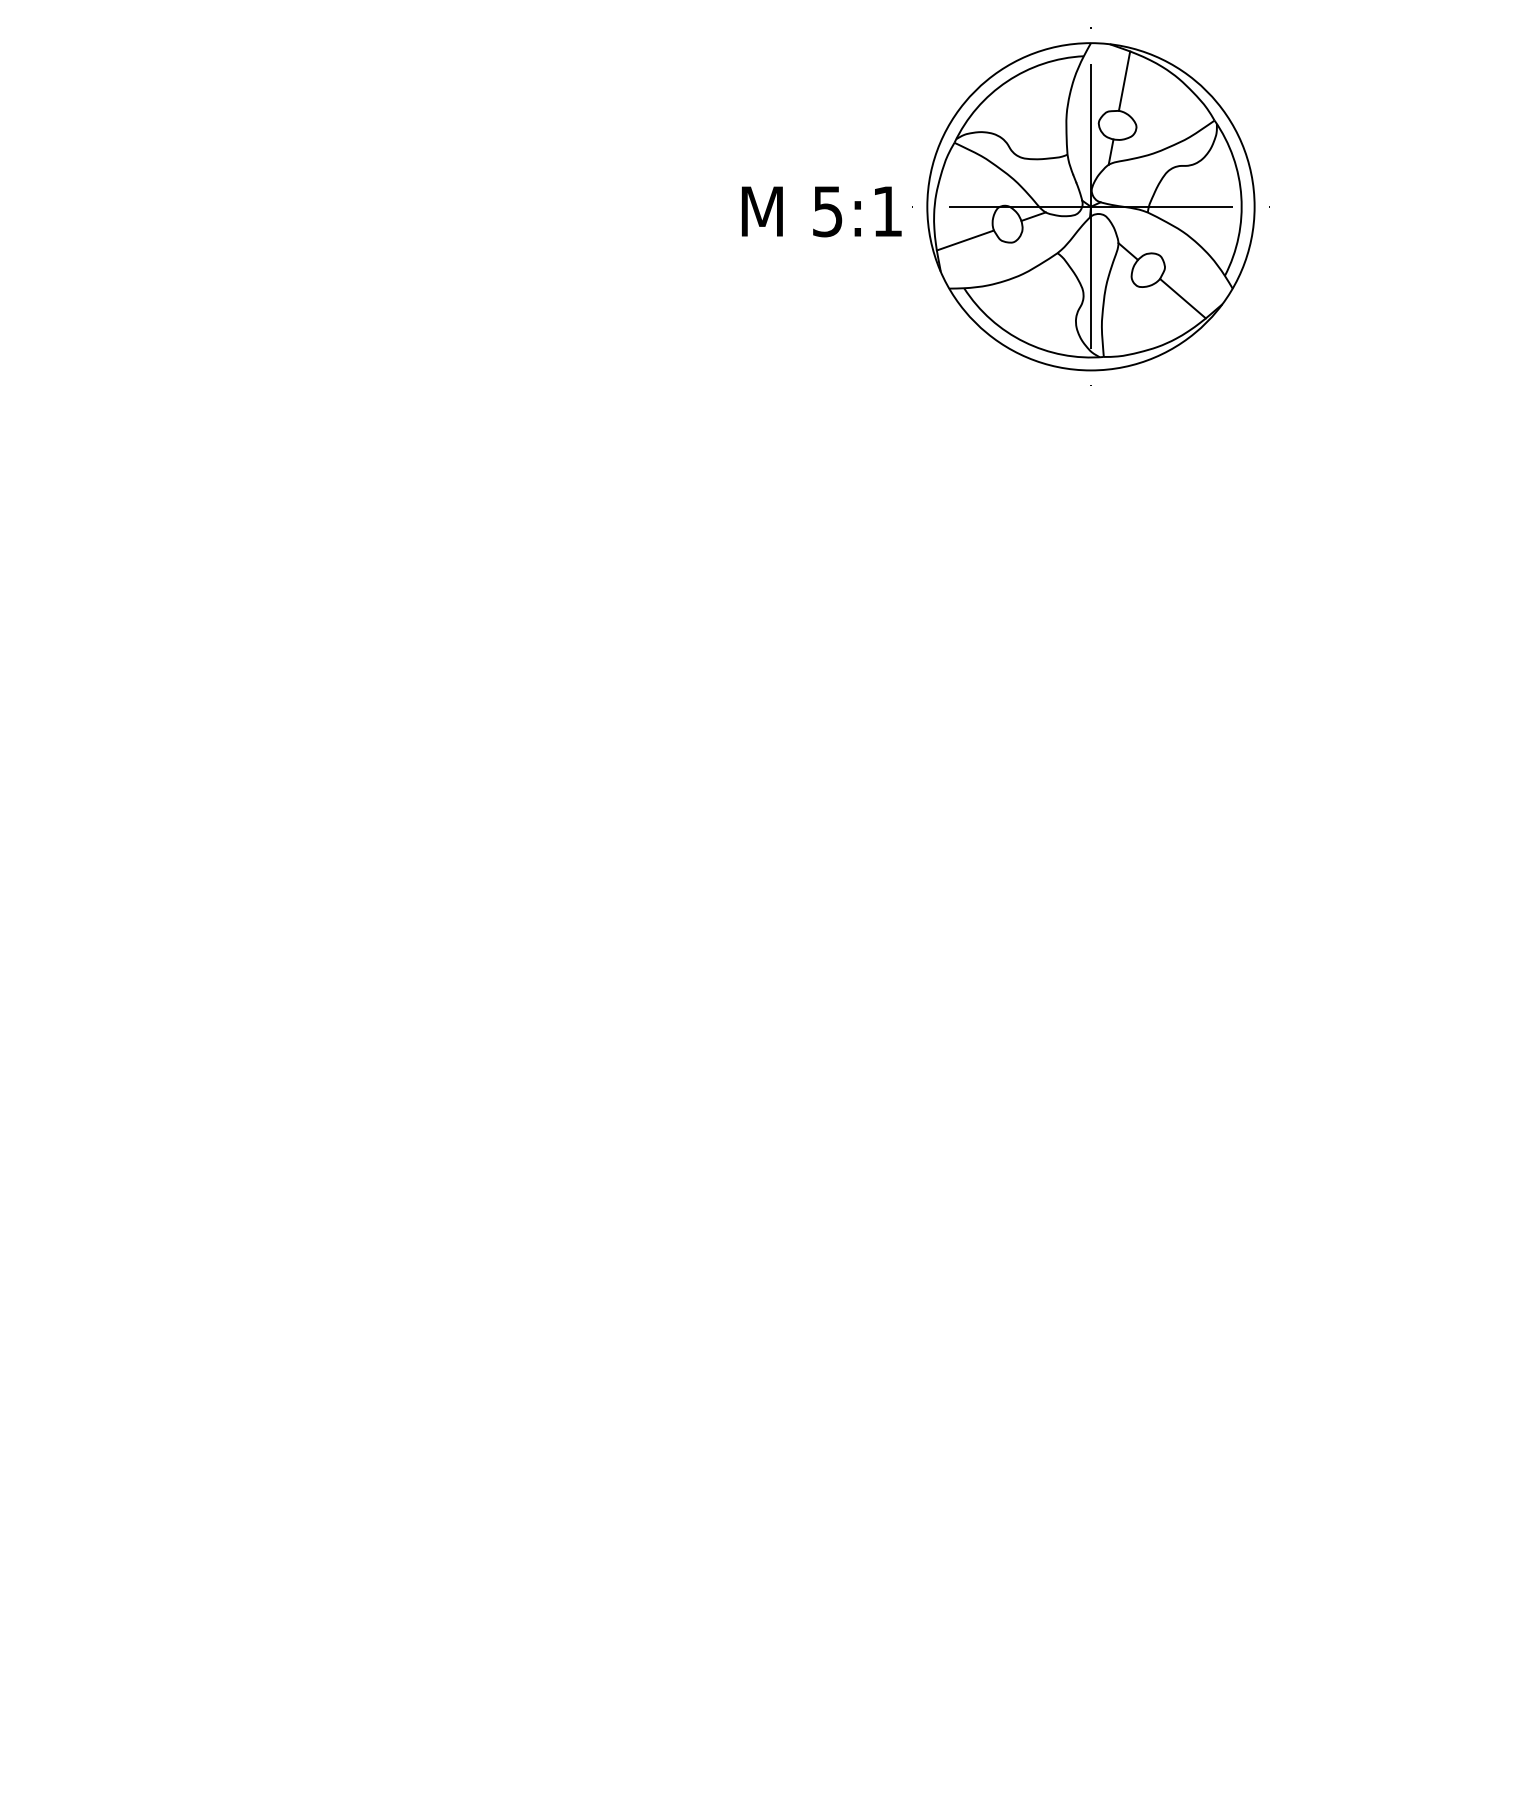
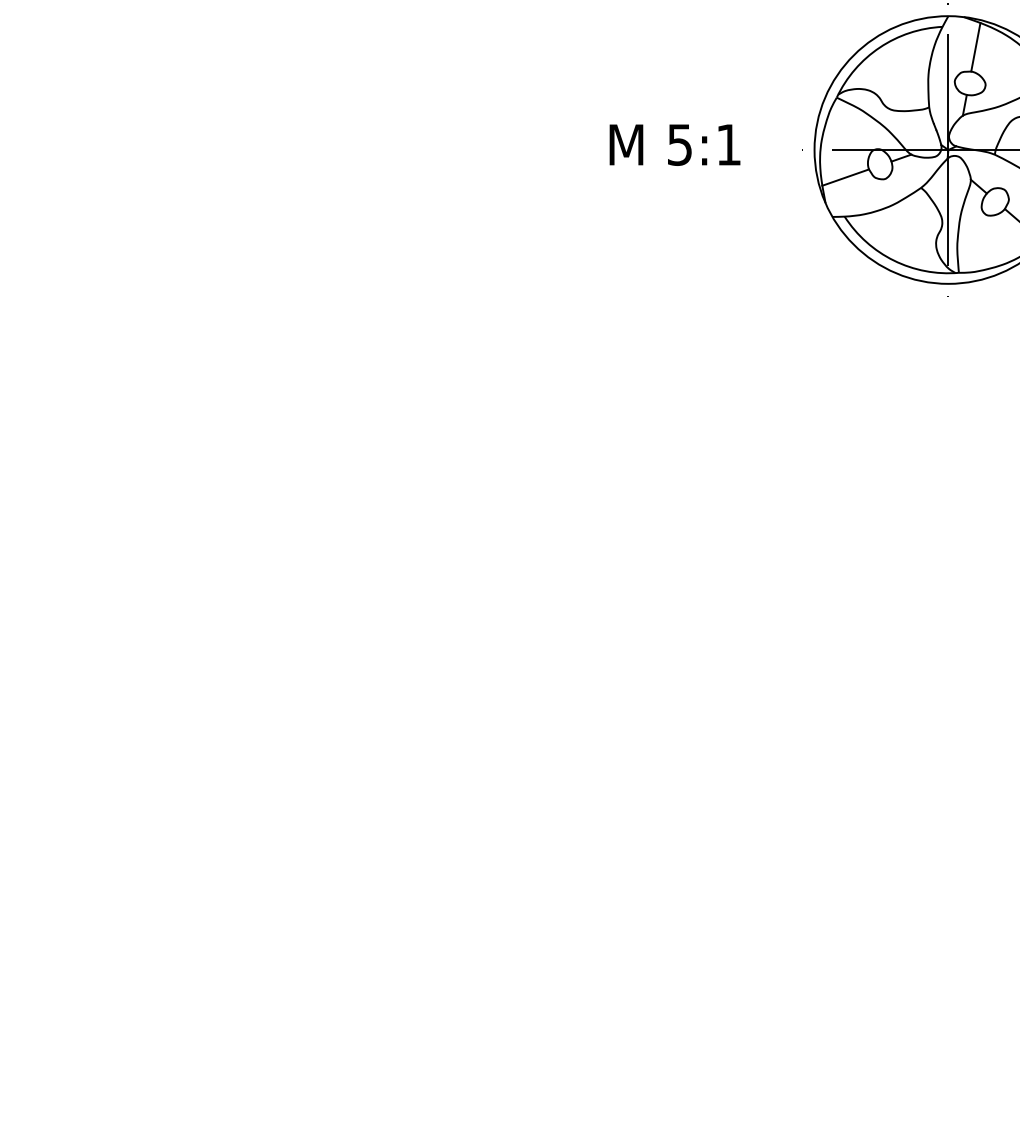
text: (821, 211) -> (674, 144), moved

